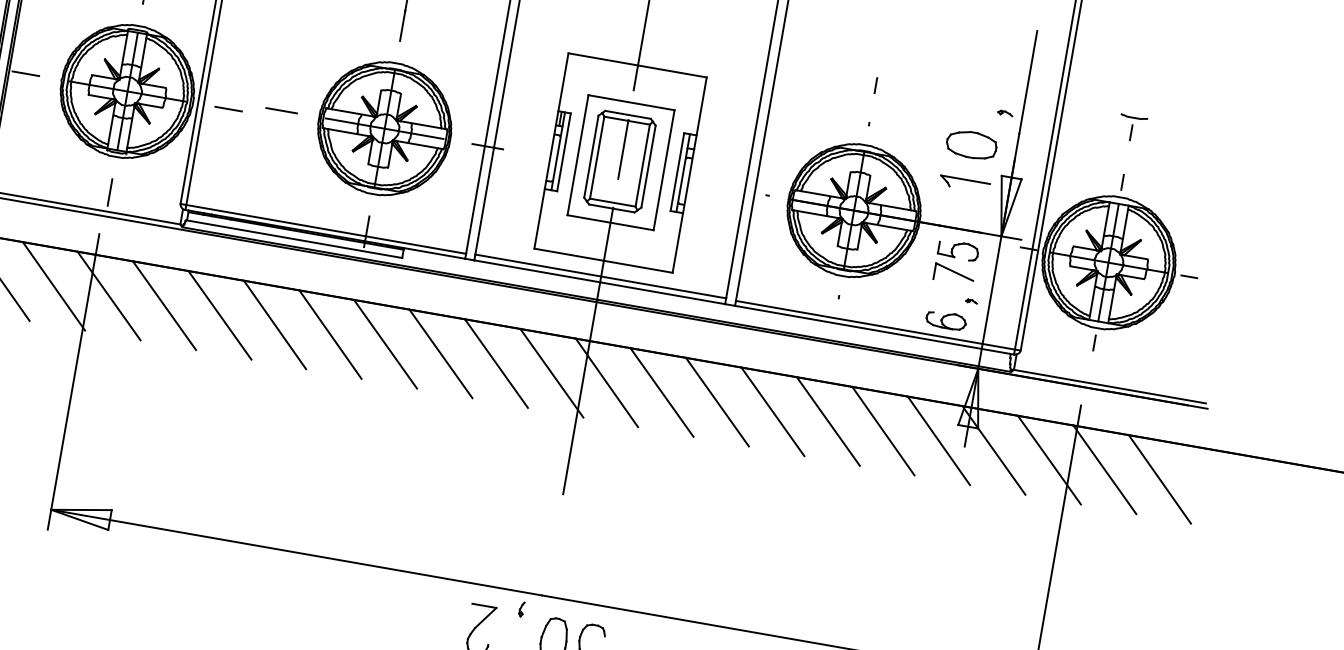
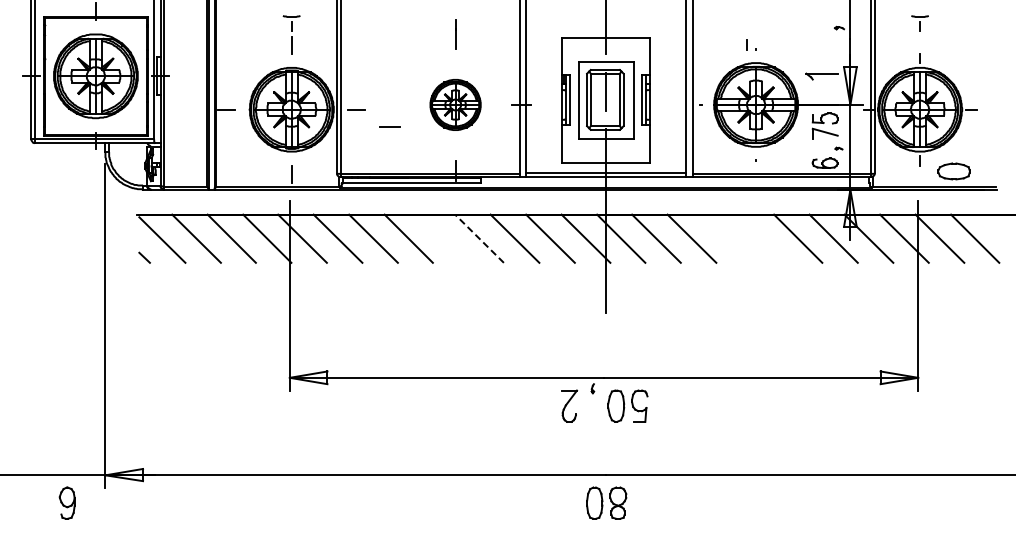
line: (875, 84) -> (746, 44), moved
line: (281, 109) -> (389, 126), moved
part: (384, 127) -> (455, 104), size x0.6
part: (970, 144) -> (953, 171), moved
line: (330, 334) -> (444, 238), removed
line: (385, 343) -> (479, 238), solid -> dashed
line: (773, 411) -> (727, 238), removed
line: (827, 420) -> (762, 238), removed

